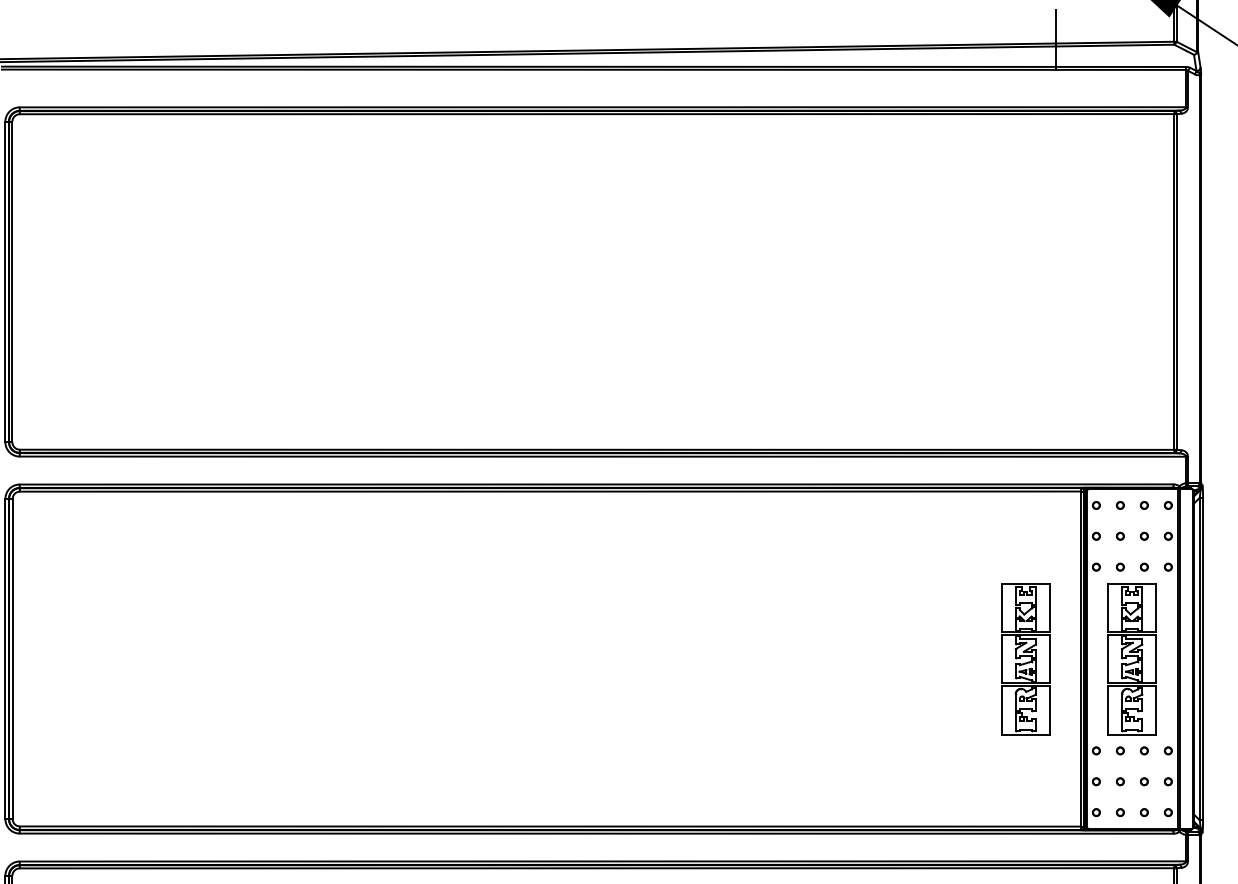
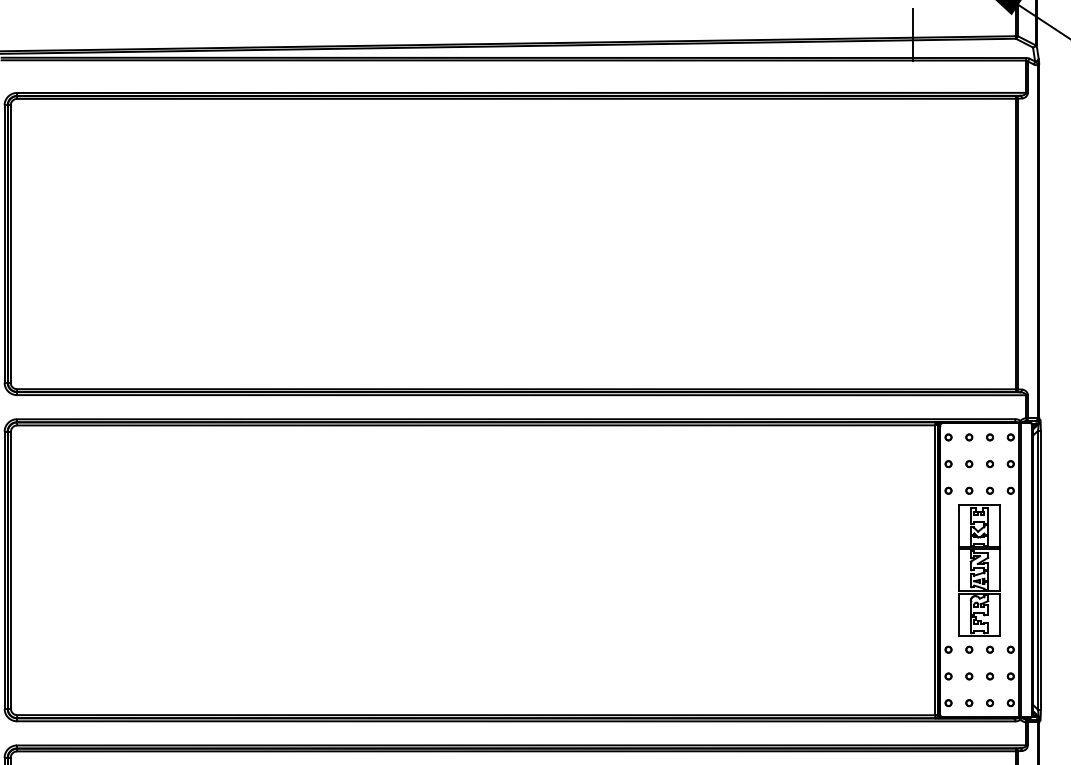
part: (1025, 659) -> (887, 570), removed

